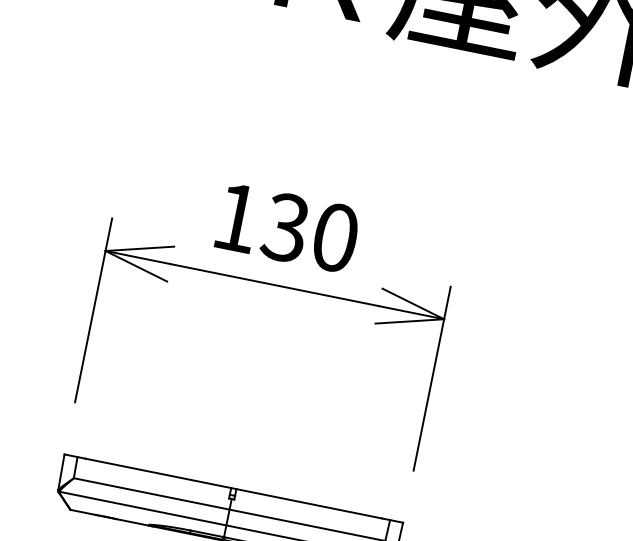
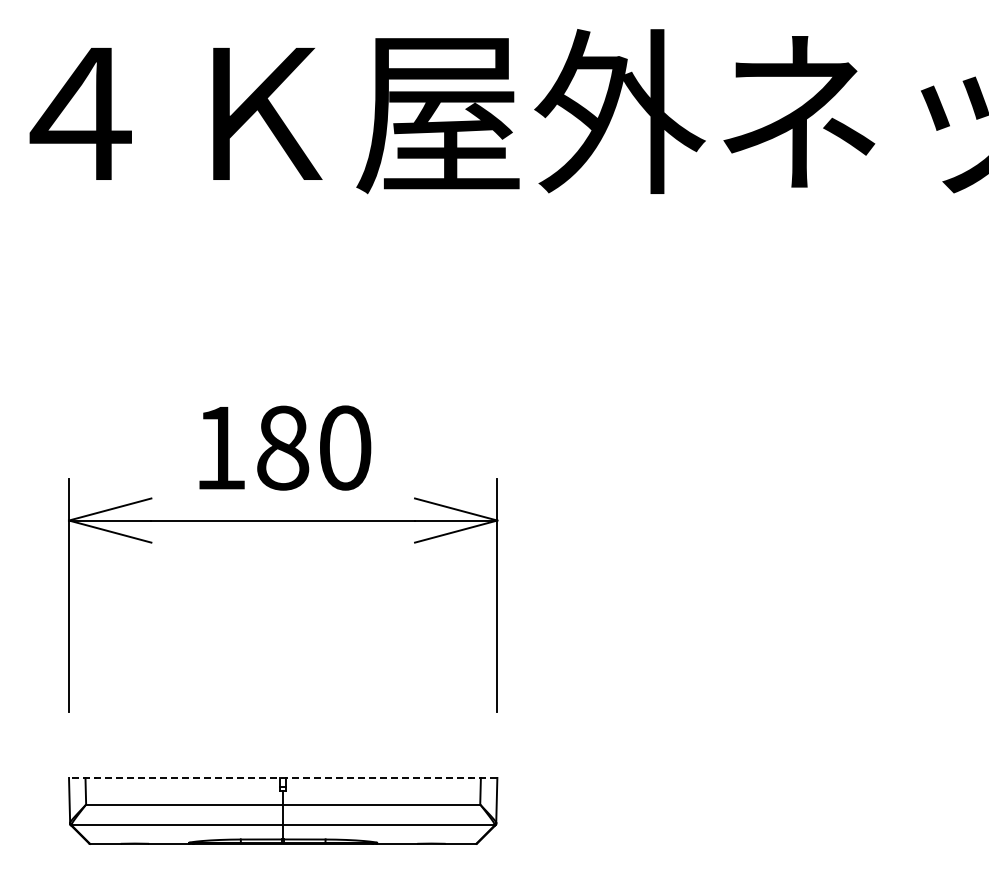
text: (285, 227) -> (282, 447), 130 -> 180
line: (233, 488) -> (282, 777), solid -> dashed

